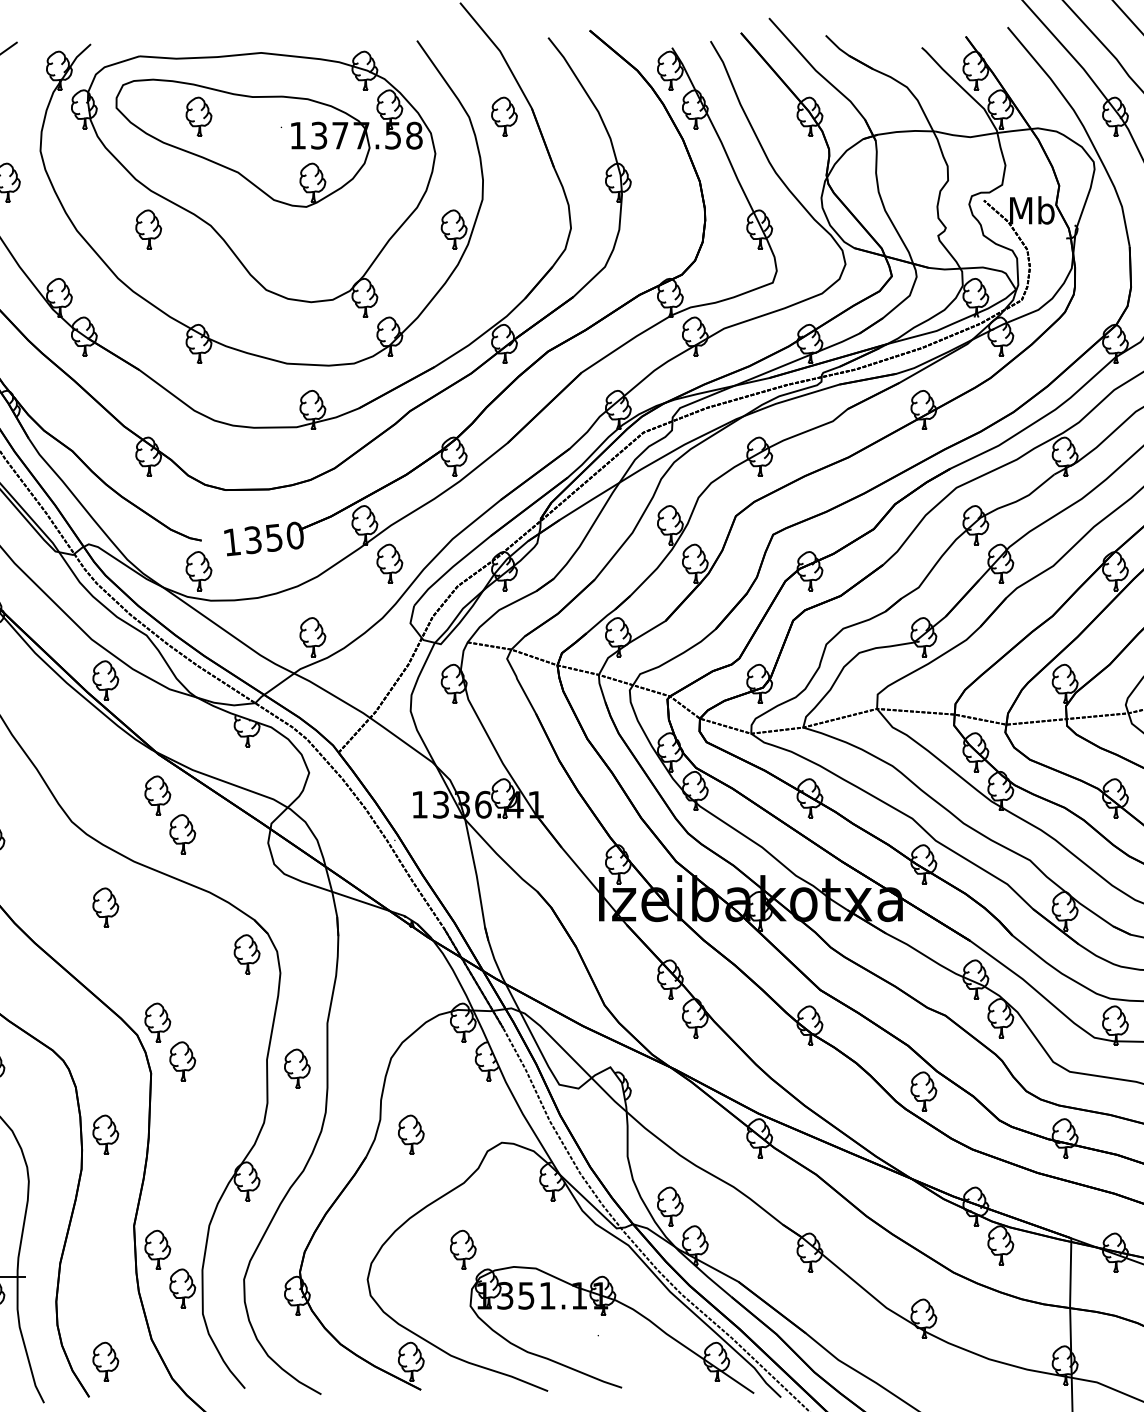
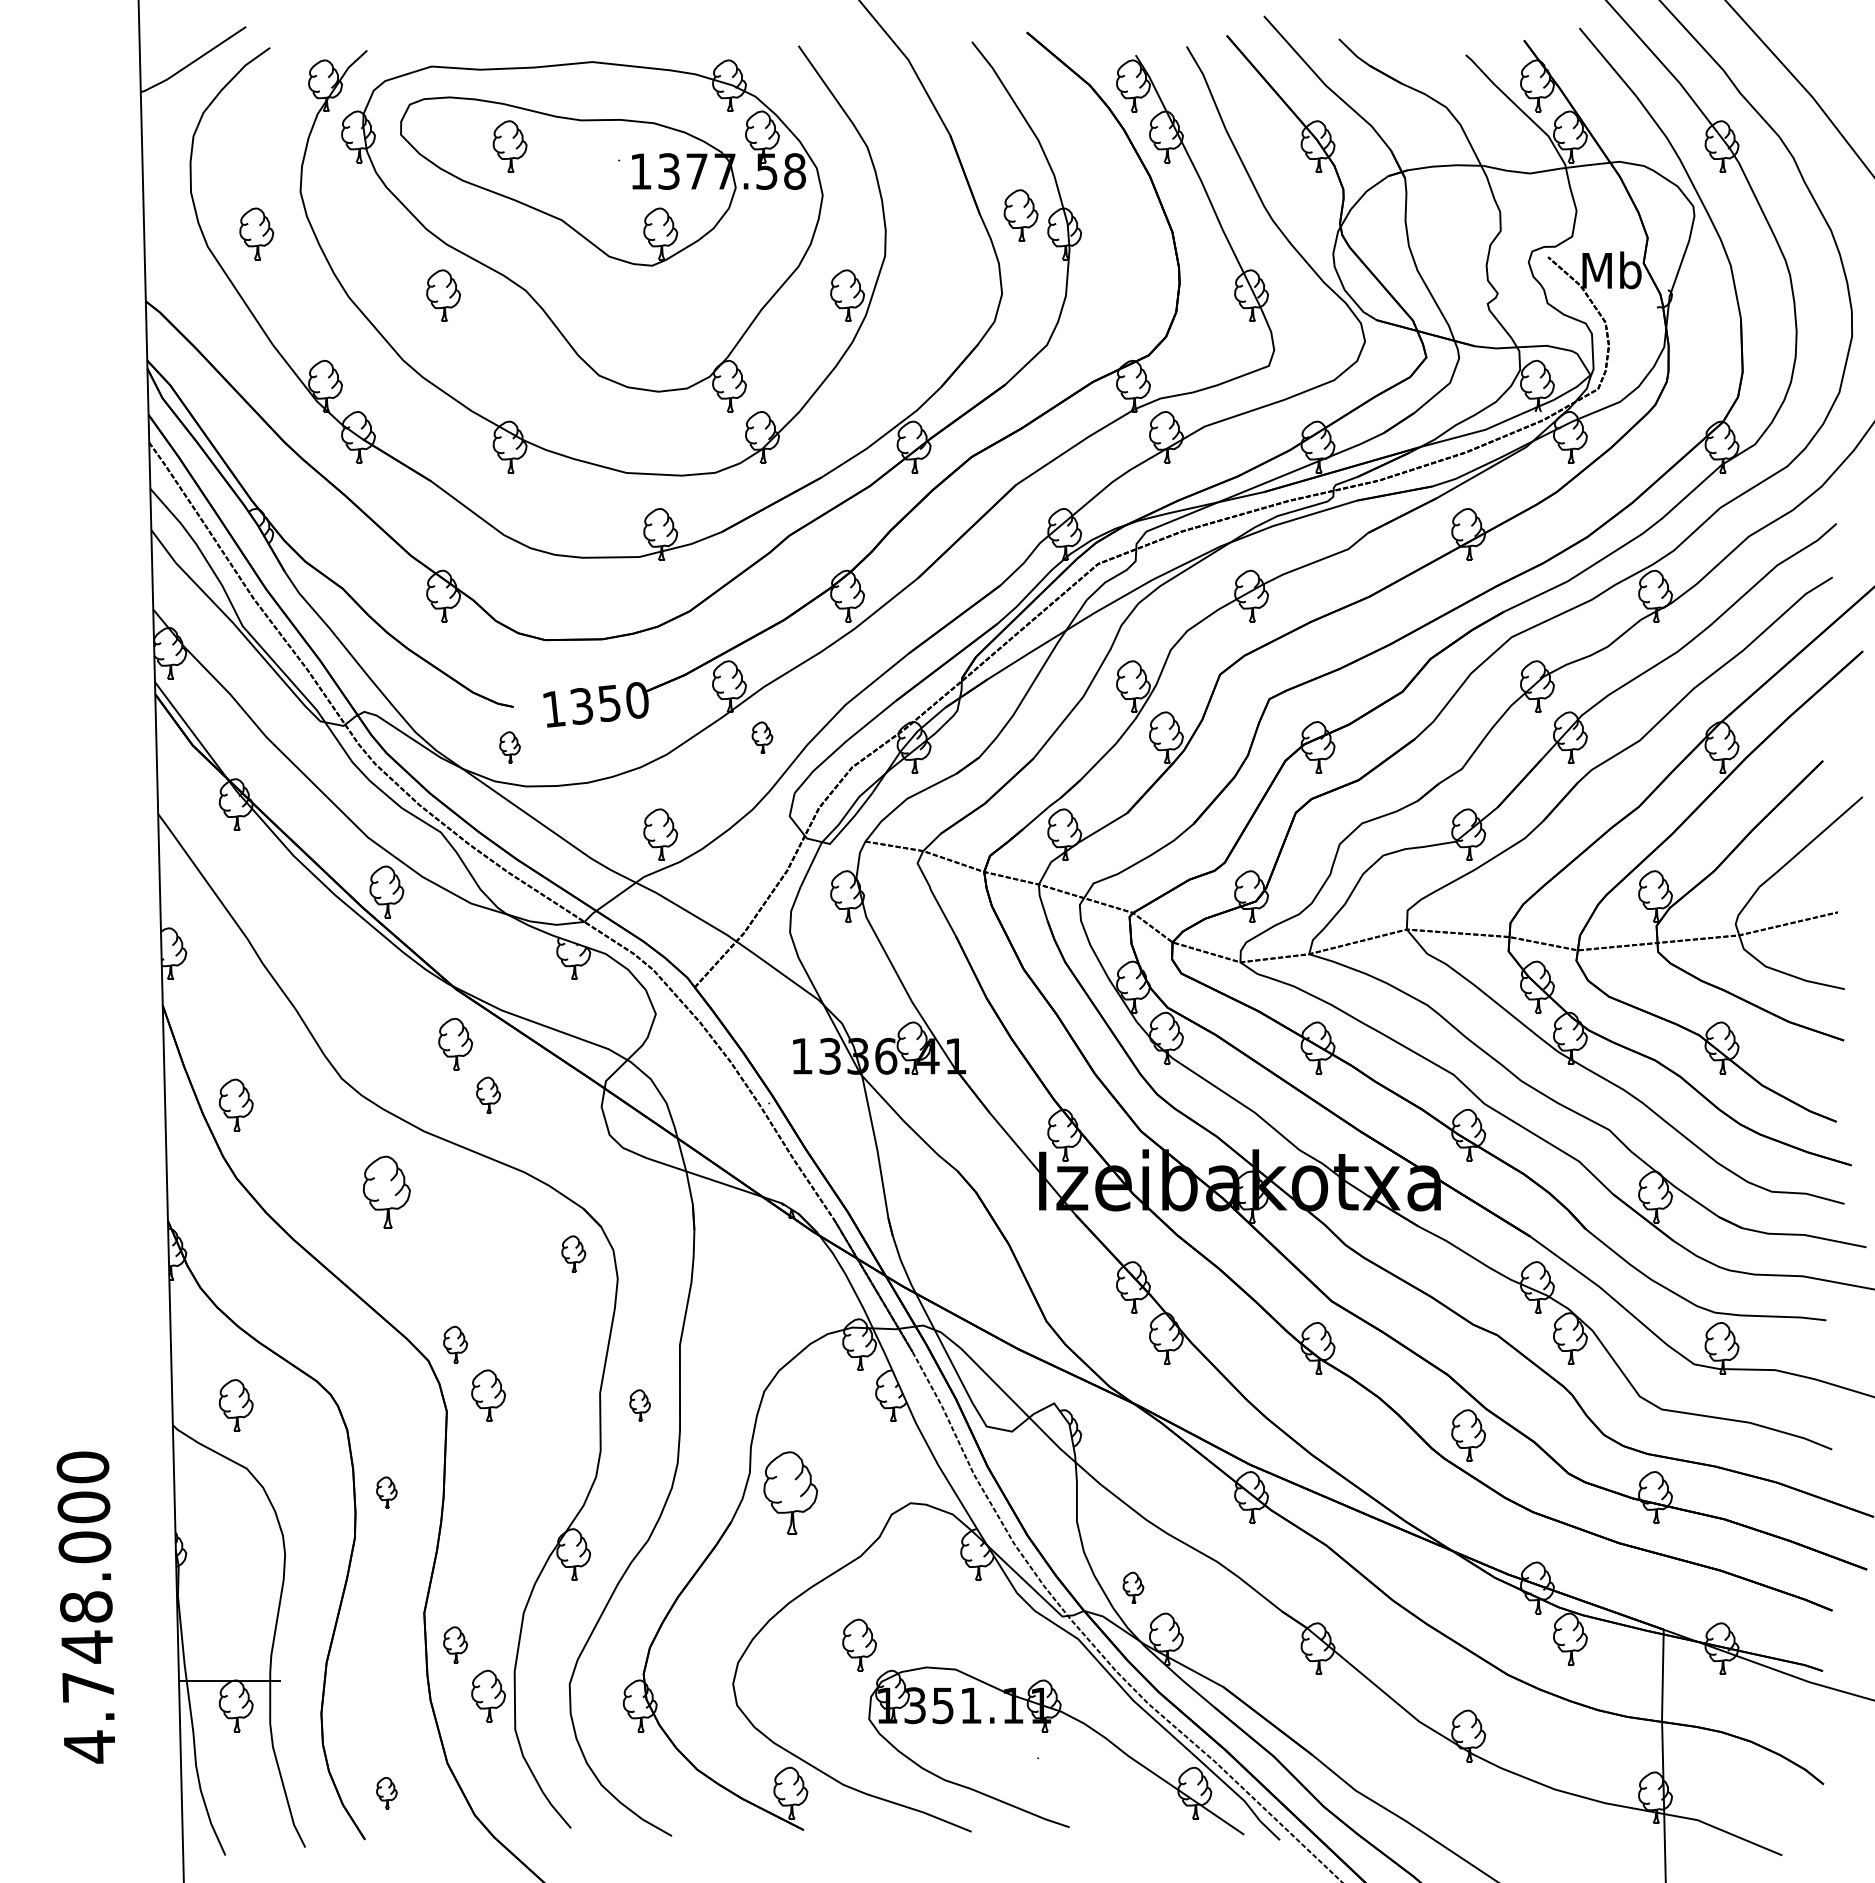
part: (504, 116) -> (1020, 215), moved
part: (389, 563) -> (762, 737), size x0.6
part: (198, 571) -> (509, 747), size x0.6
part: (182, 834) -> (488, 1095), size x0.7
part: (105, 907) -> (386, 1192), size x1.4
part: (246, 953) -> (573, 1253), size x0.7
part: (157, 1022) -> (455, 1344), size x0.7
part: (296, 1068) -> (639, 1405), size x0.6
part: (105, 1134) -> (386, 1492), size x0.6
part: (411, 1134) -> (790, 1492), size x1.6
part: (670, 1206) -> (1133, 1587), size x0.6
part: (157, 1249) -> (455, 1644), size x0.7
part: (105, 1361) -> (386, 1792), size x0.6

